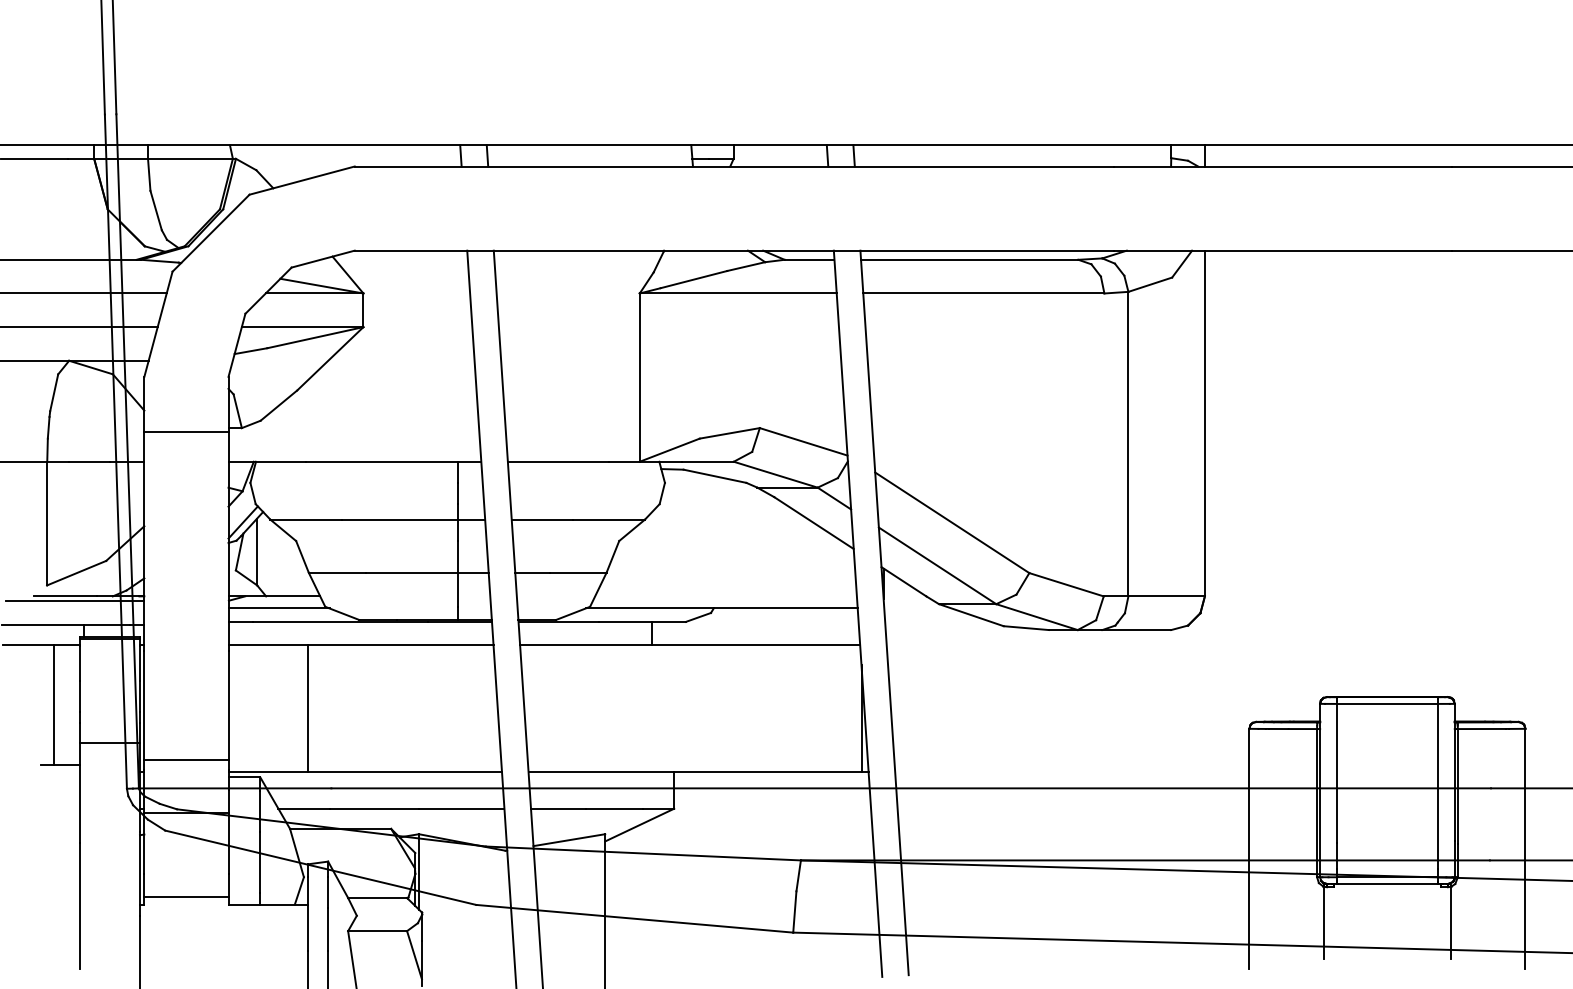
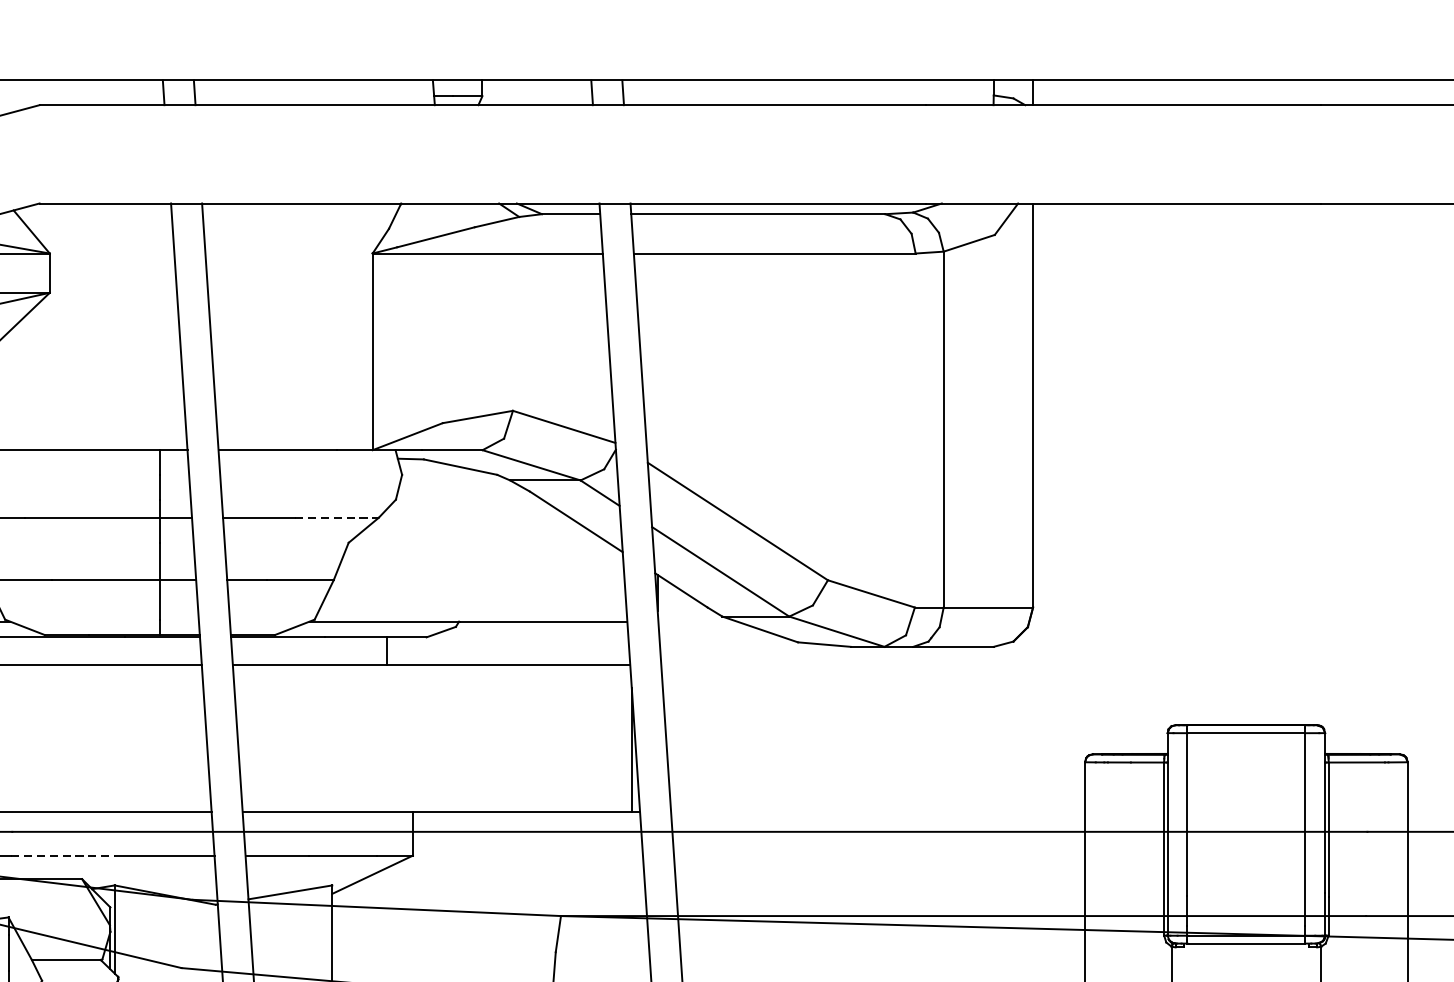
line: (609, 519) -> (337, 517), solid -> dashed
line: (375, 808) -> (63, 855), solid -> dashed

